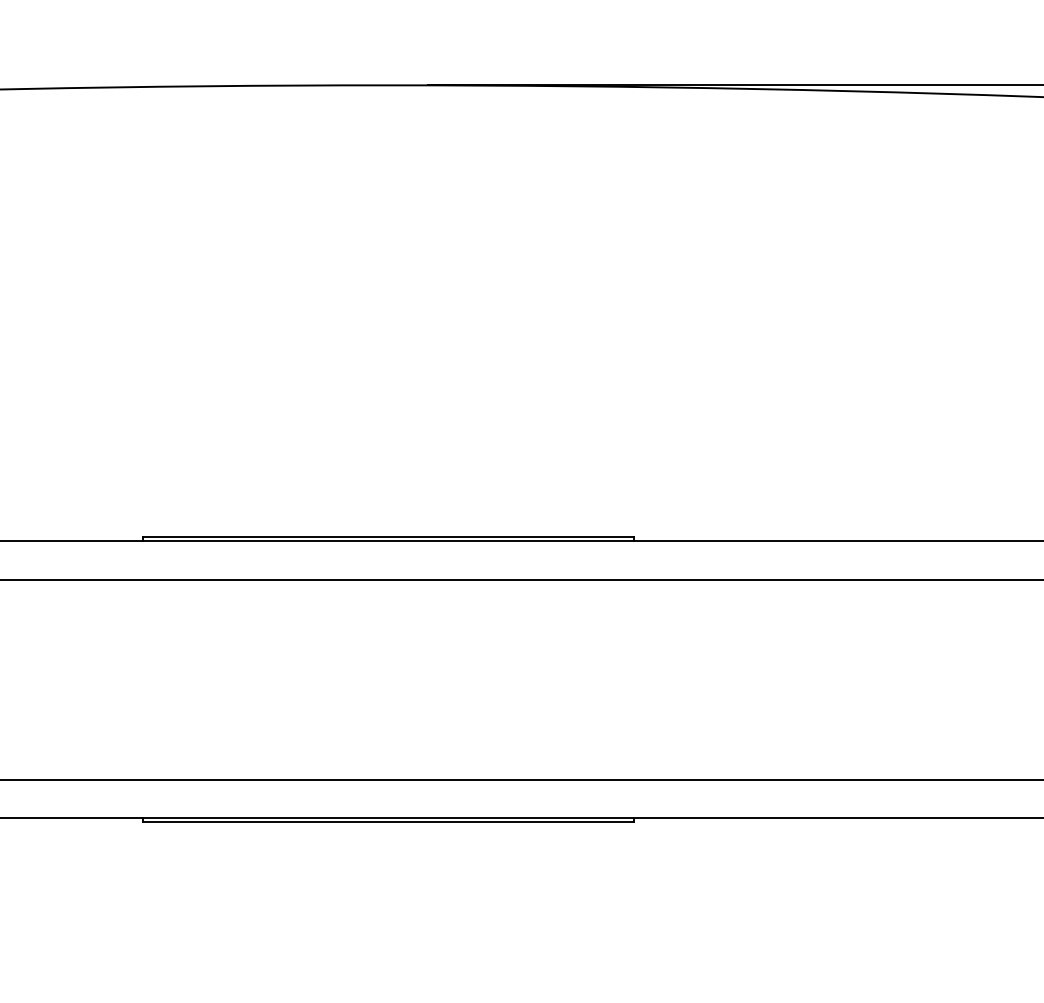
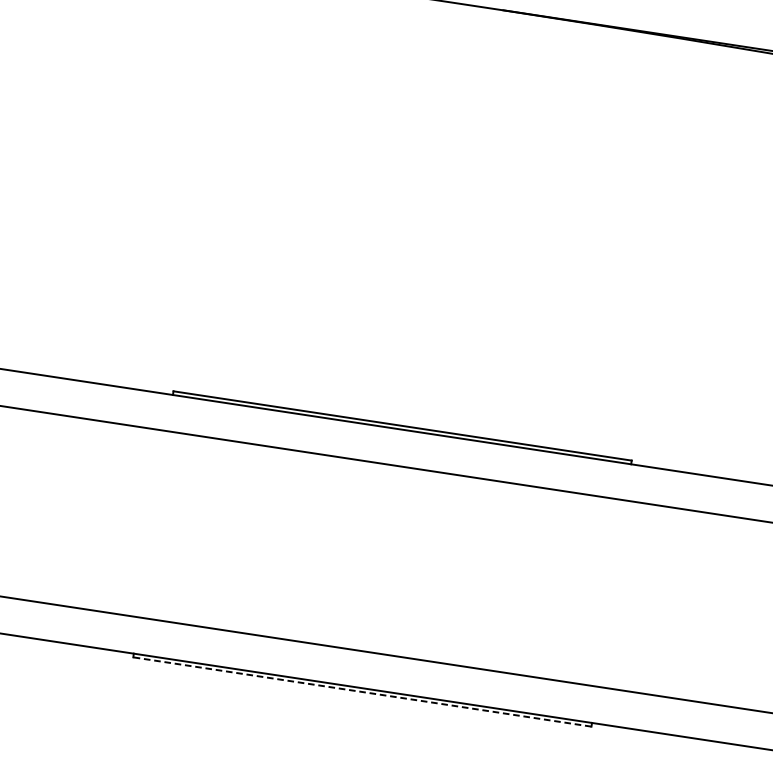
line: (388, 822) -> (362, 692), solid -> dashed

